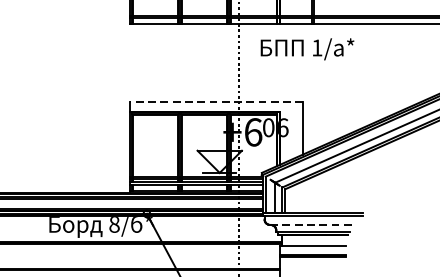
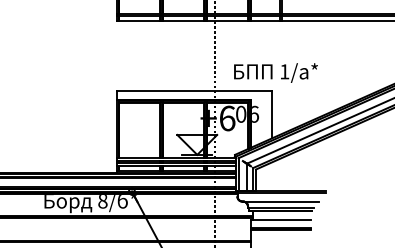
text: (306, 48) -> (275, 72), moved
line: (216, 102) -> (194, 91), dashed -> solid
line: (313, 224) -> (281, 201), dashed -> solid

